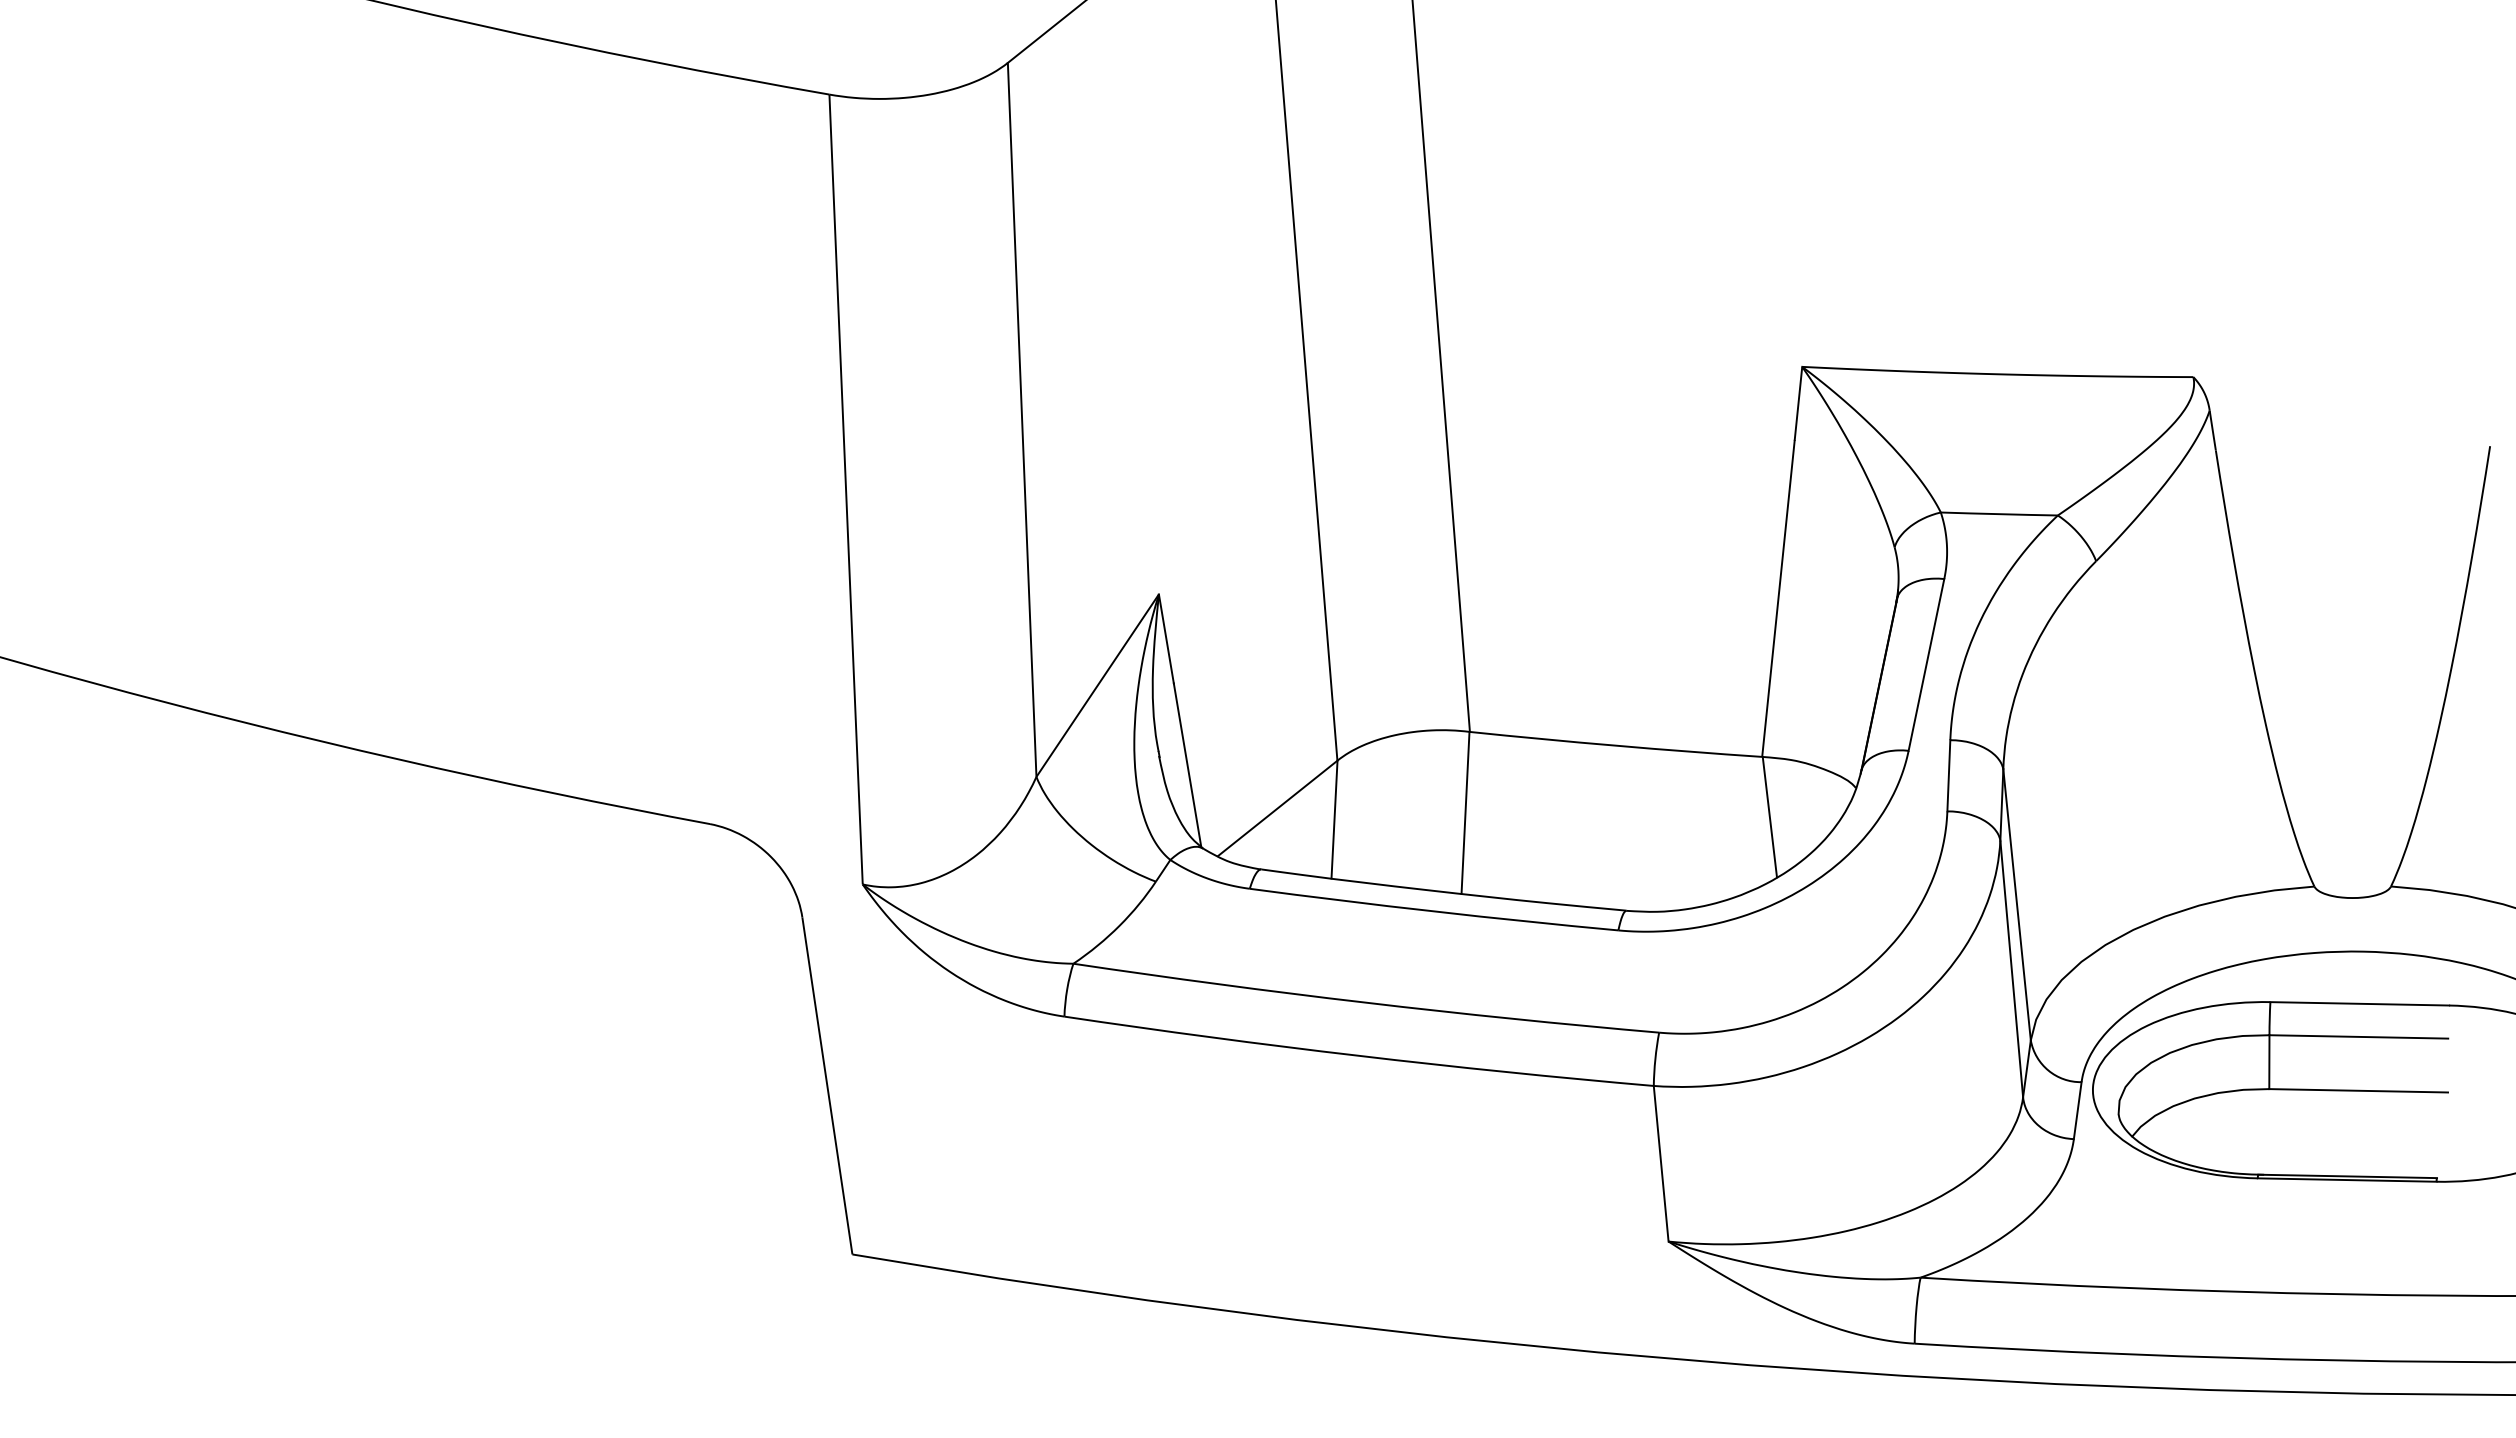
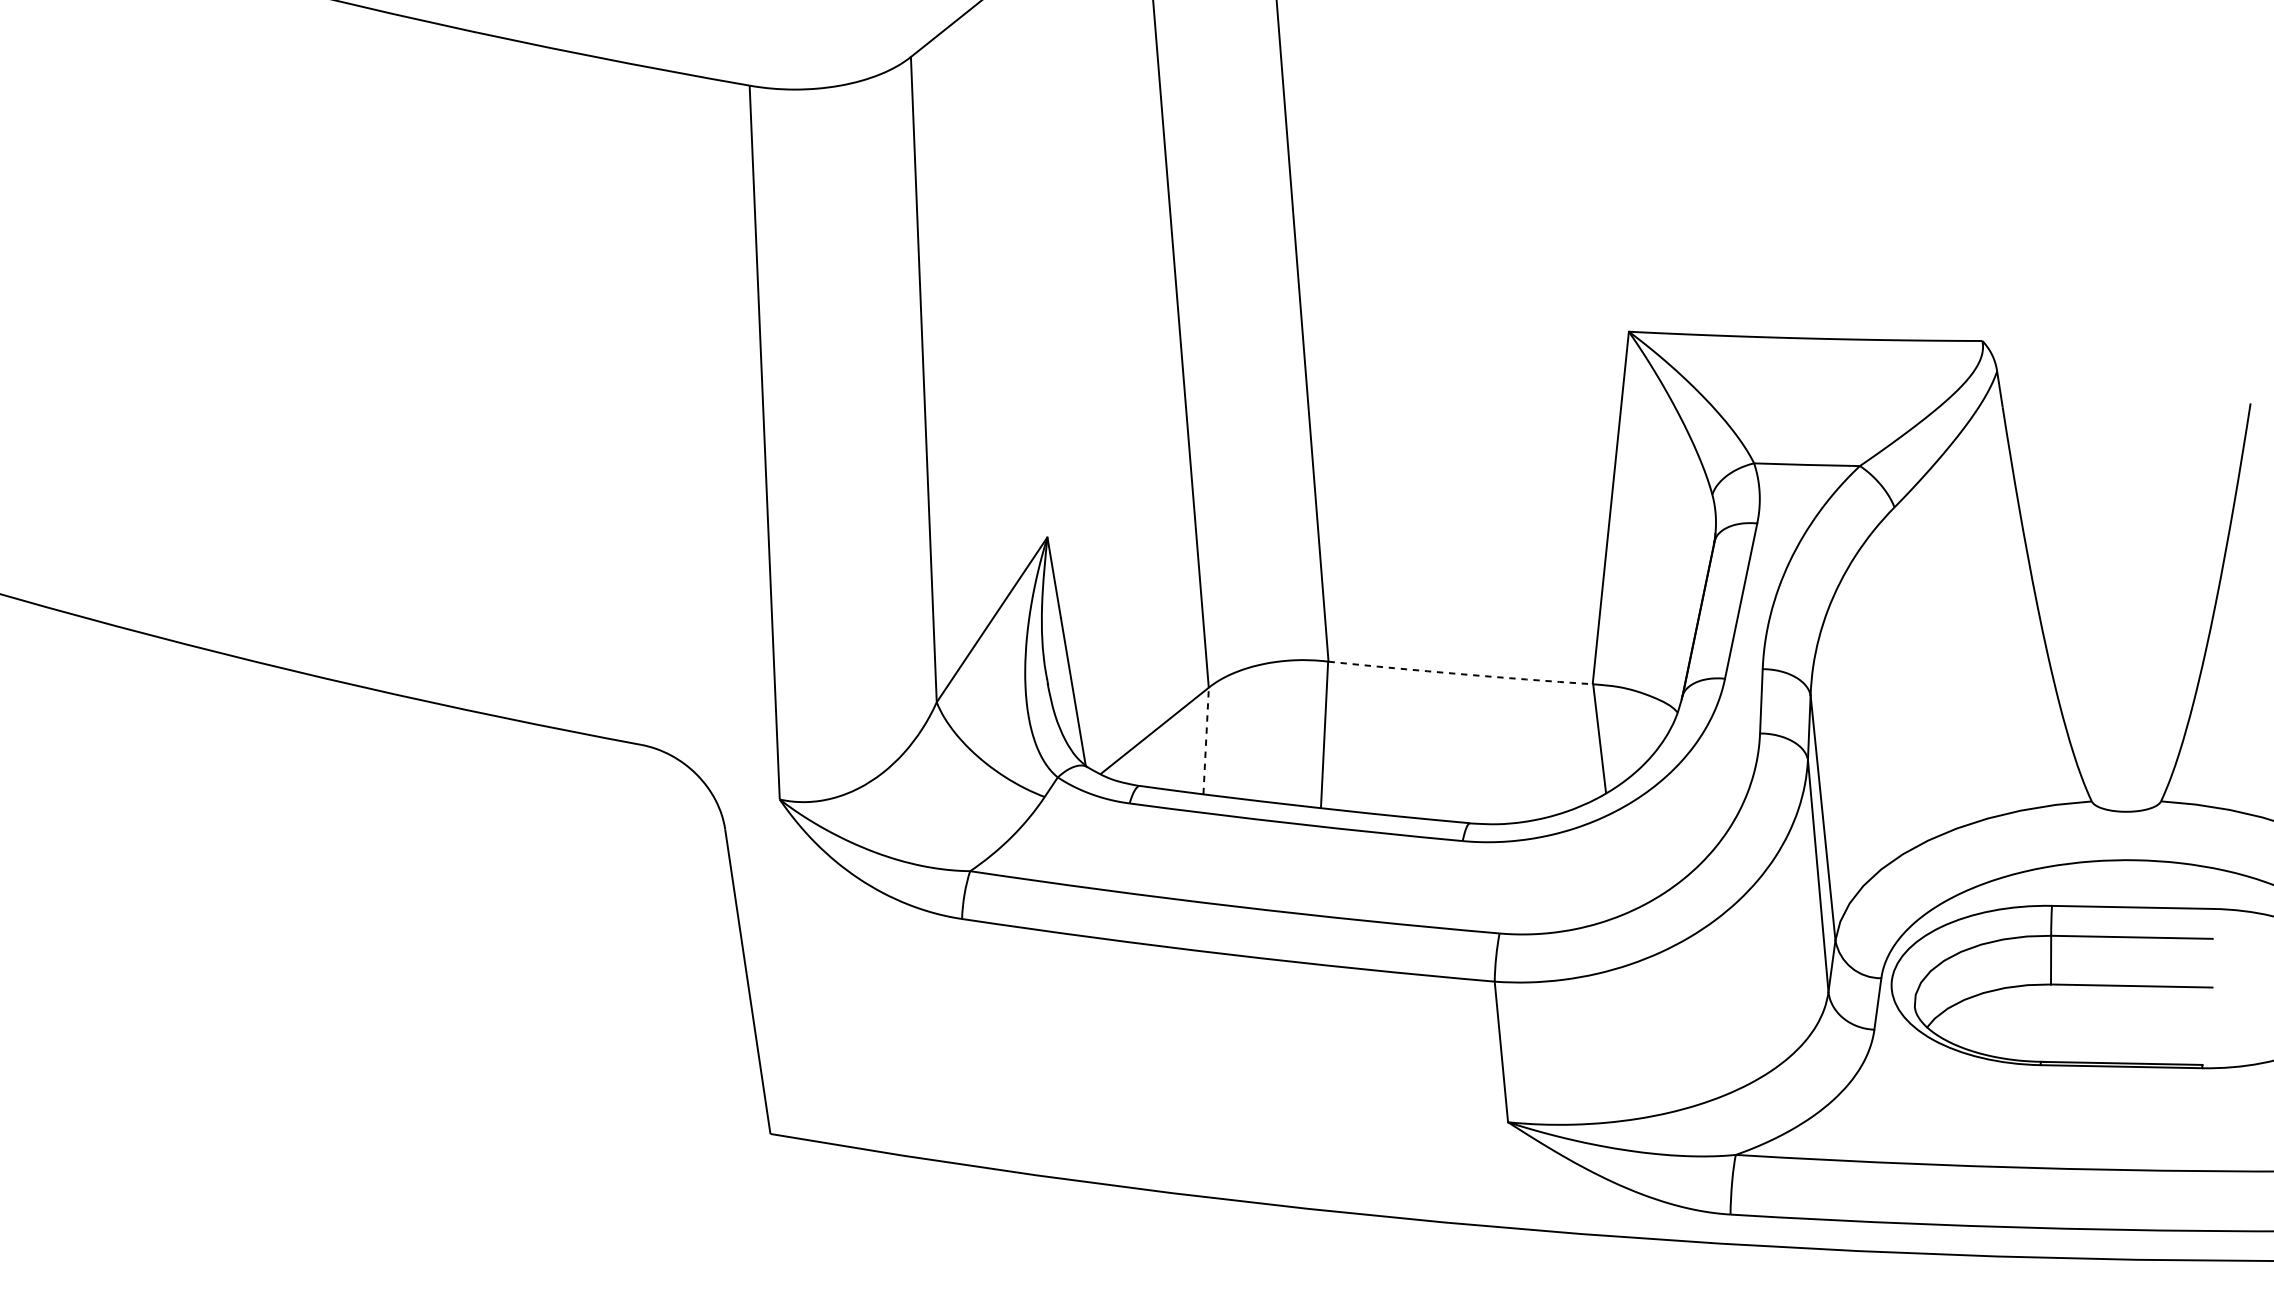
arc: (1615, 745) -> (1460, 673), solid -> dashed
line: (1334, 819) -> (1206, 740), solid -> dashed

